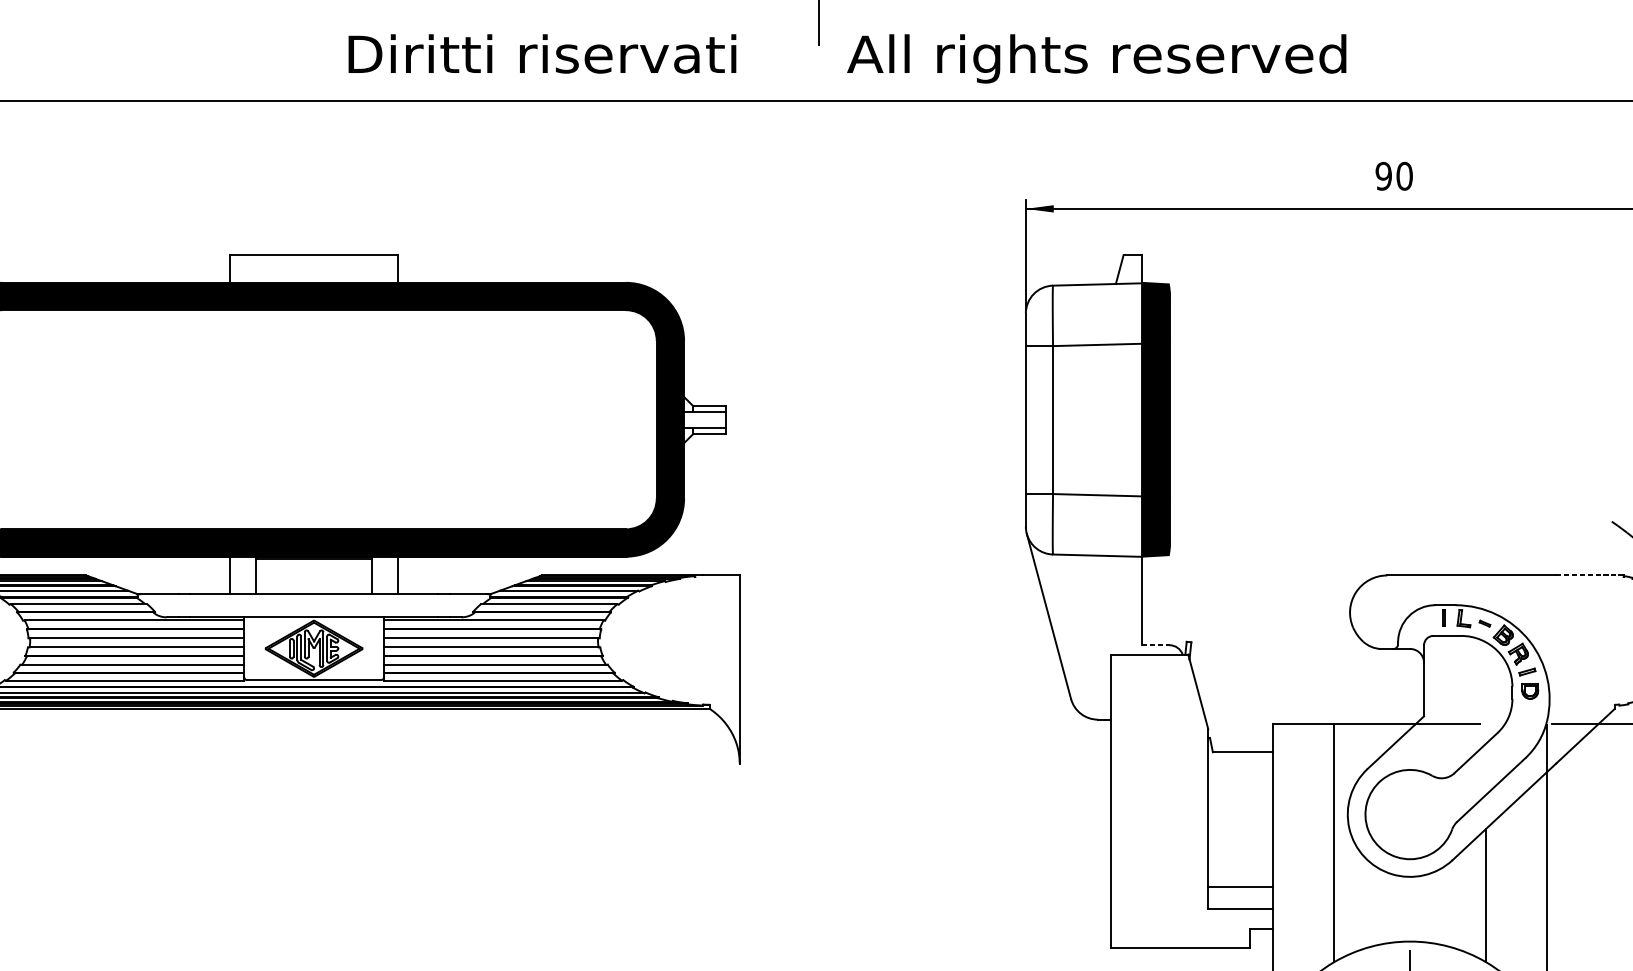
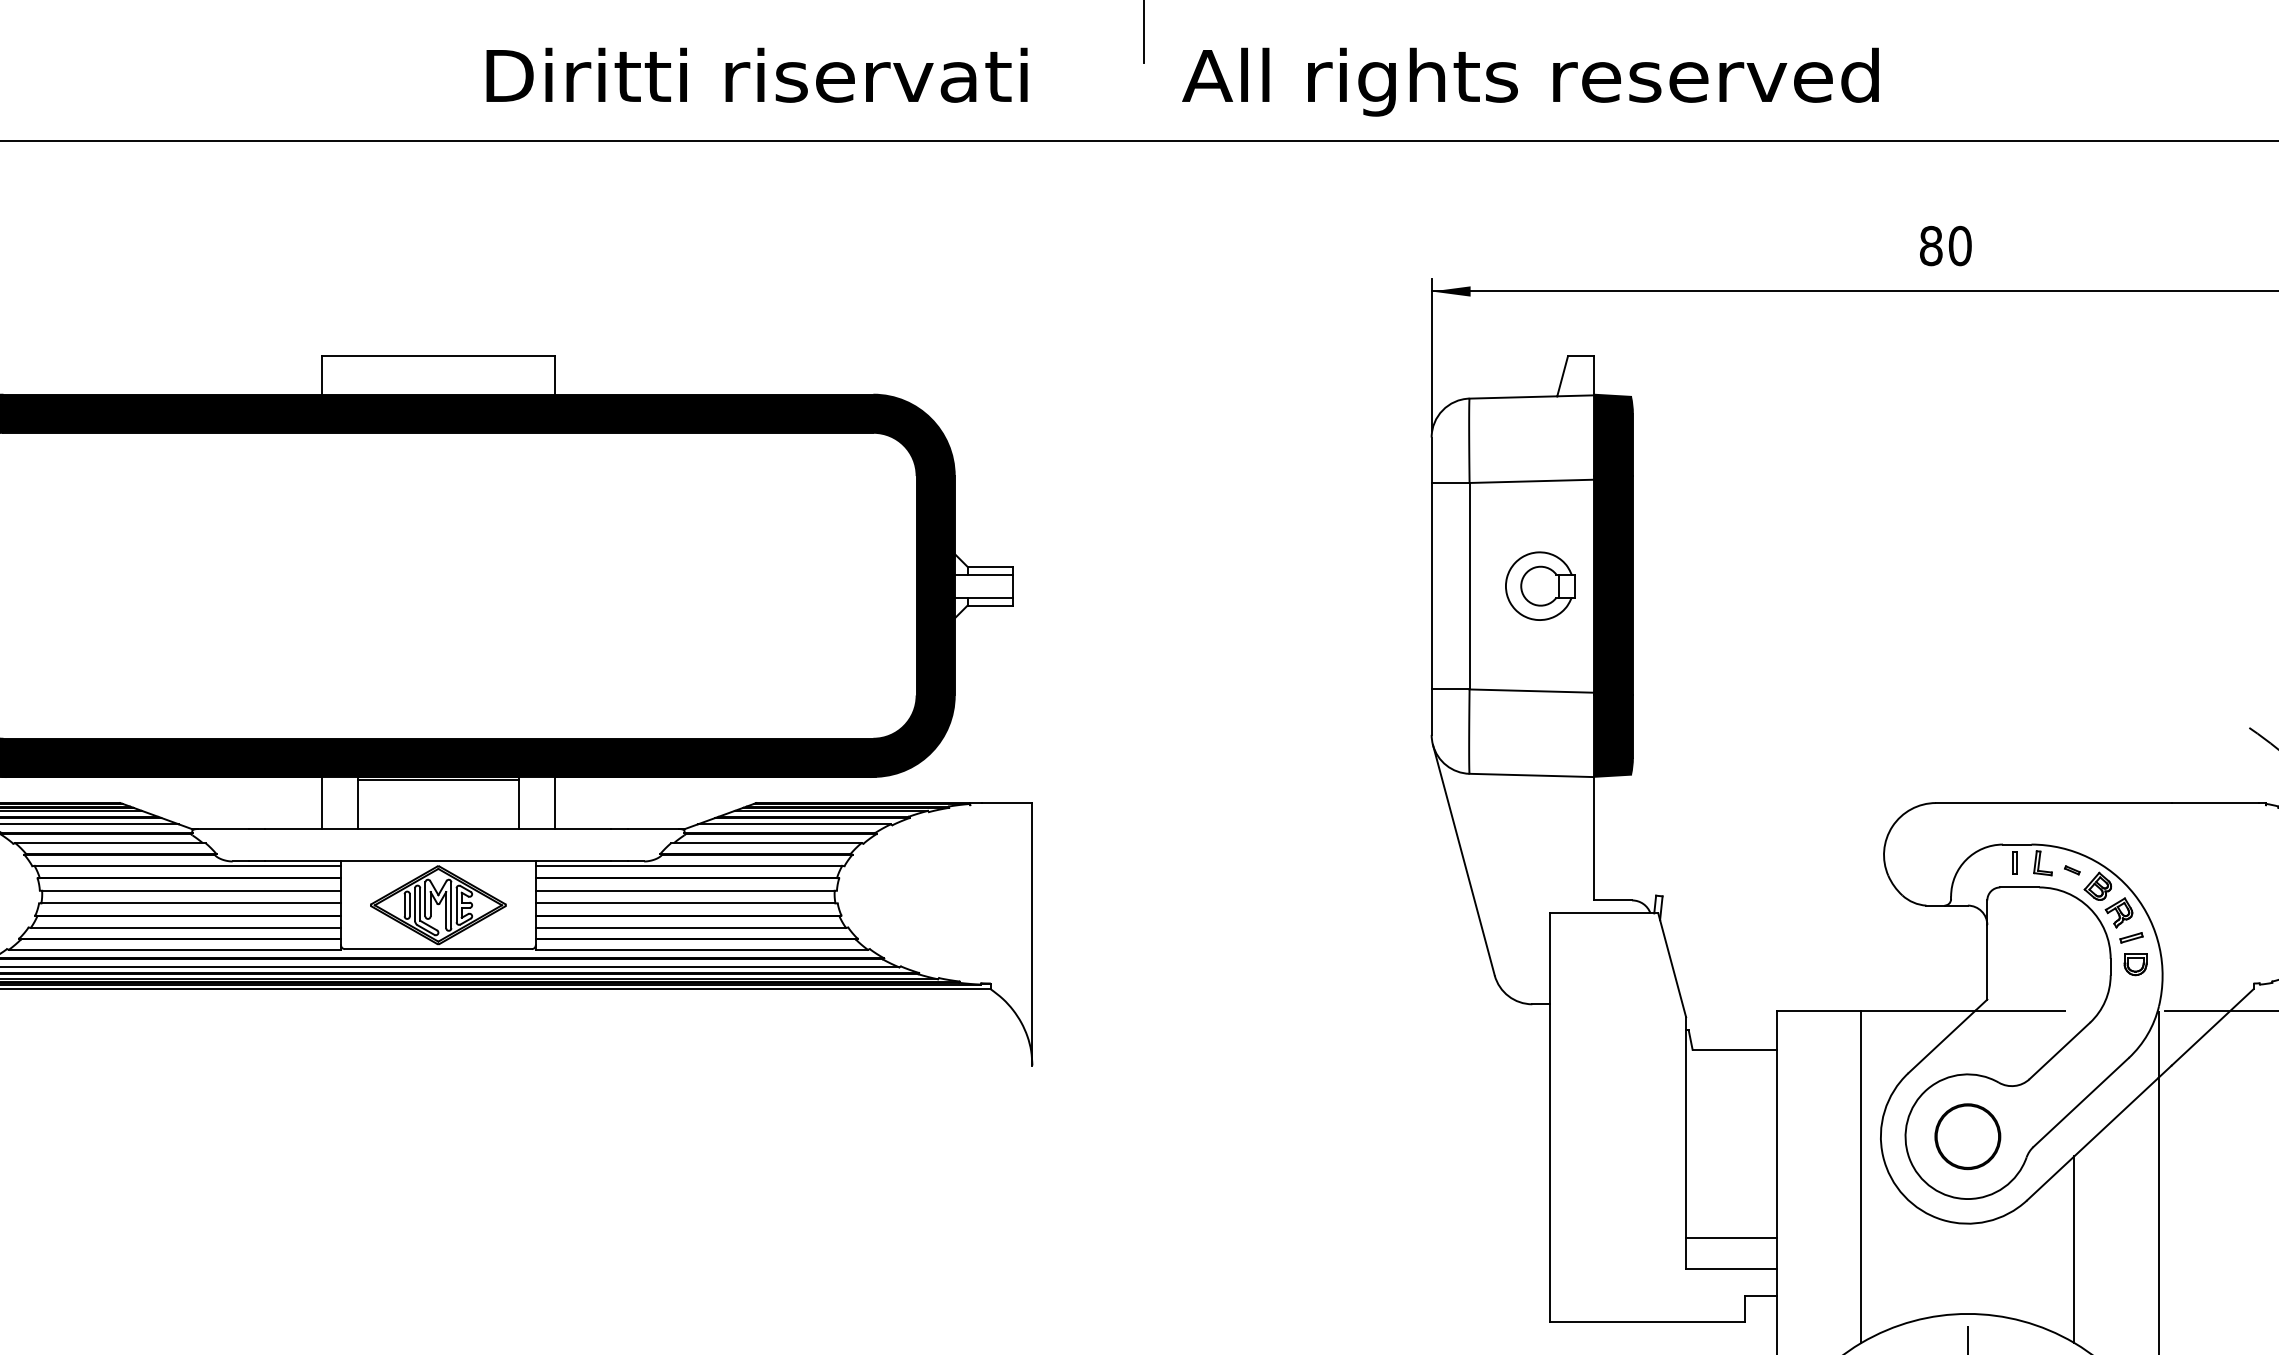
text: (1383, 176) -> (1930, 246), 90 -> 80
part: (1103, 419) -> (1540, 585), added
line: (1587, 575) -> (2215, 803), dashed -> solid
line: (1156, 645) -> (1613, 900), dashed -> solid
part: (1409, 814) -> (1967, 1136), added

